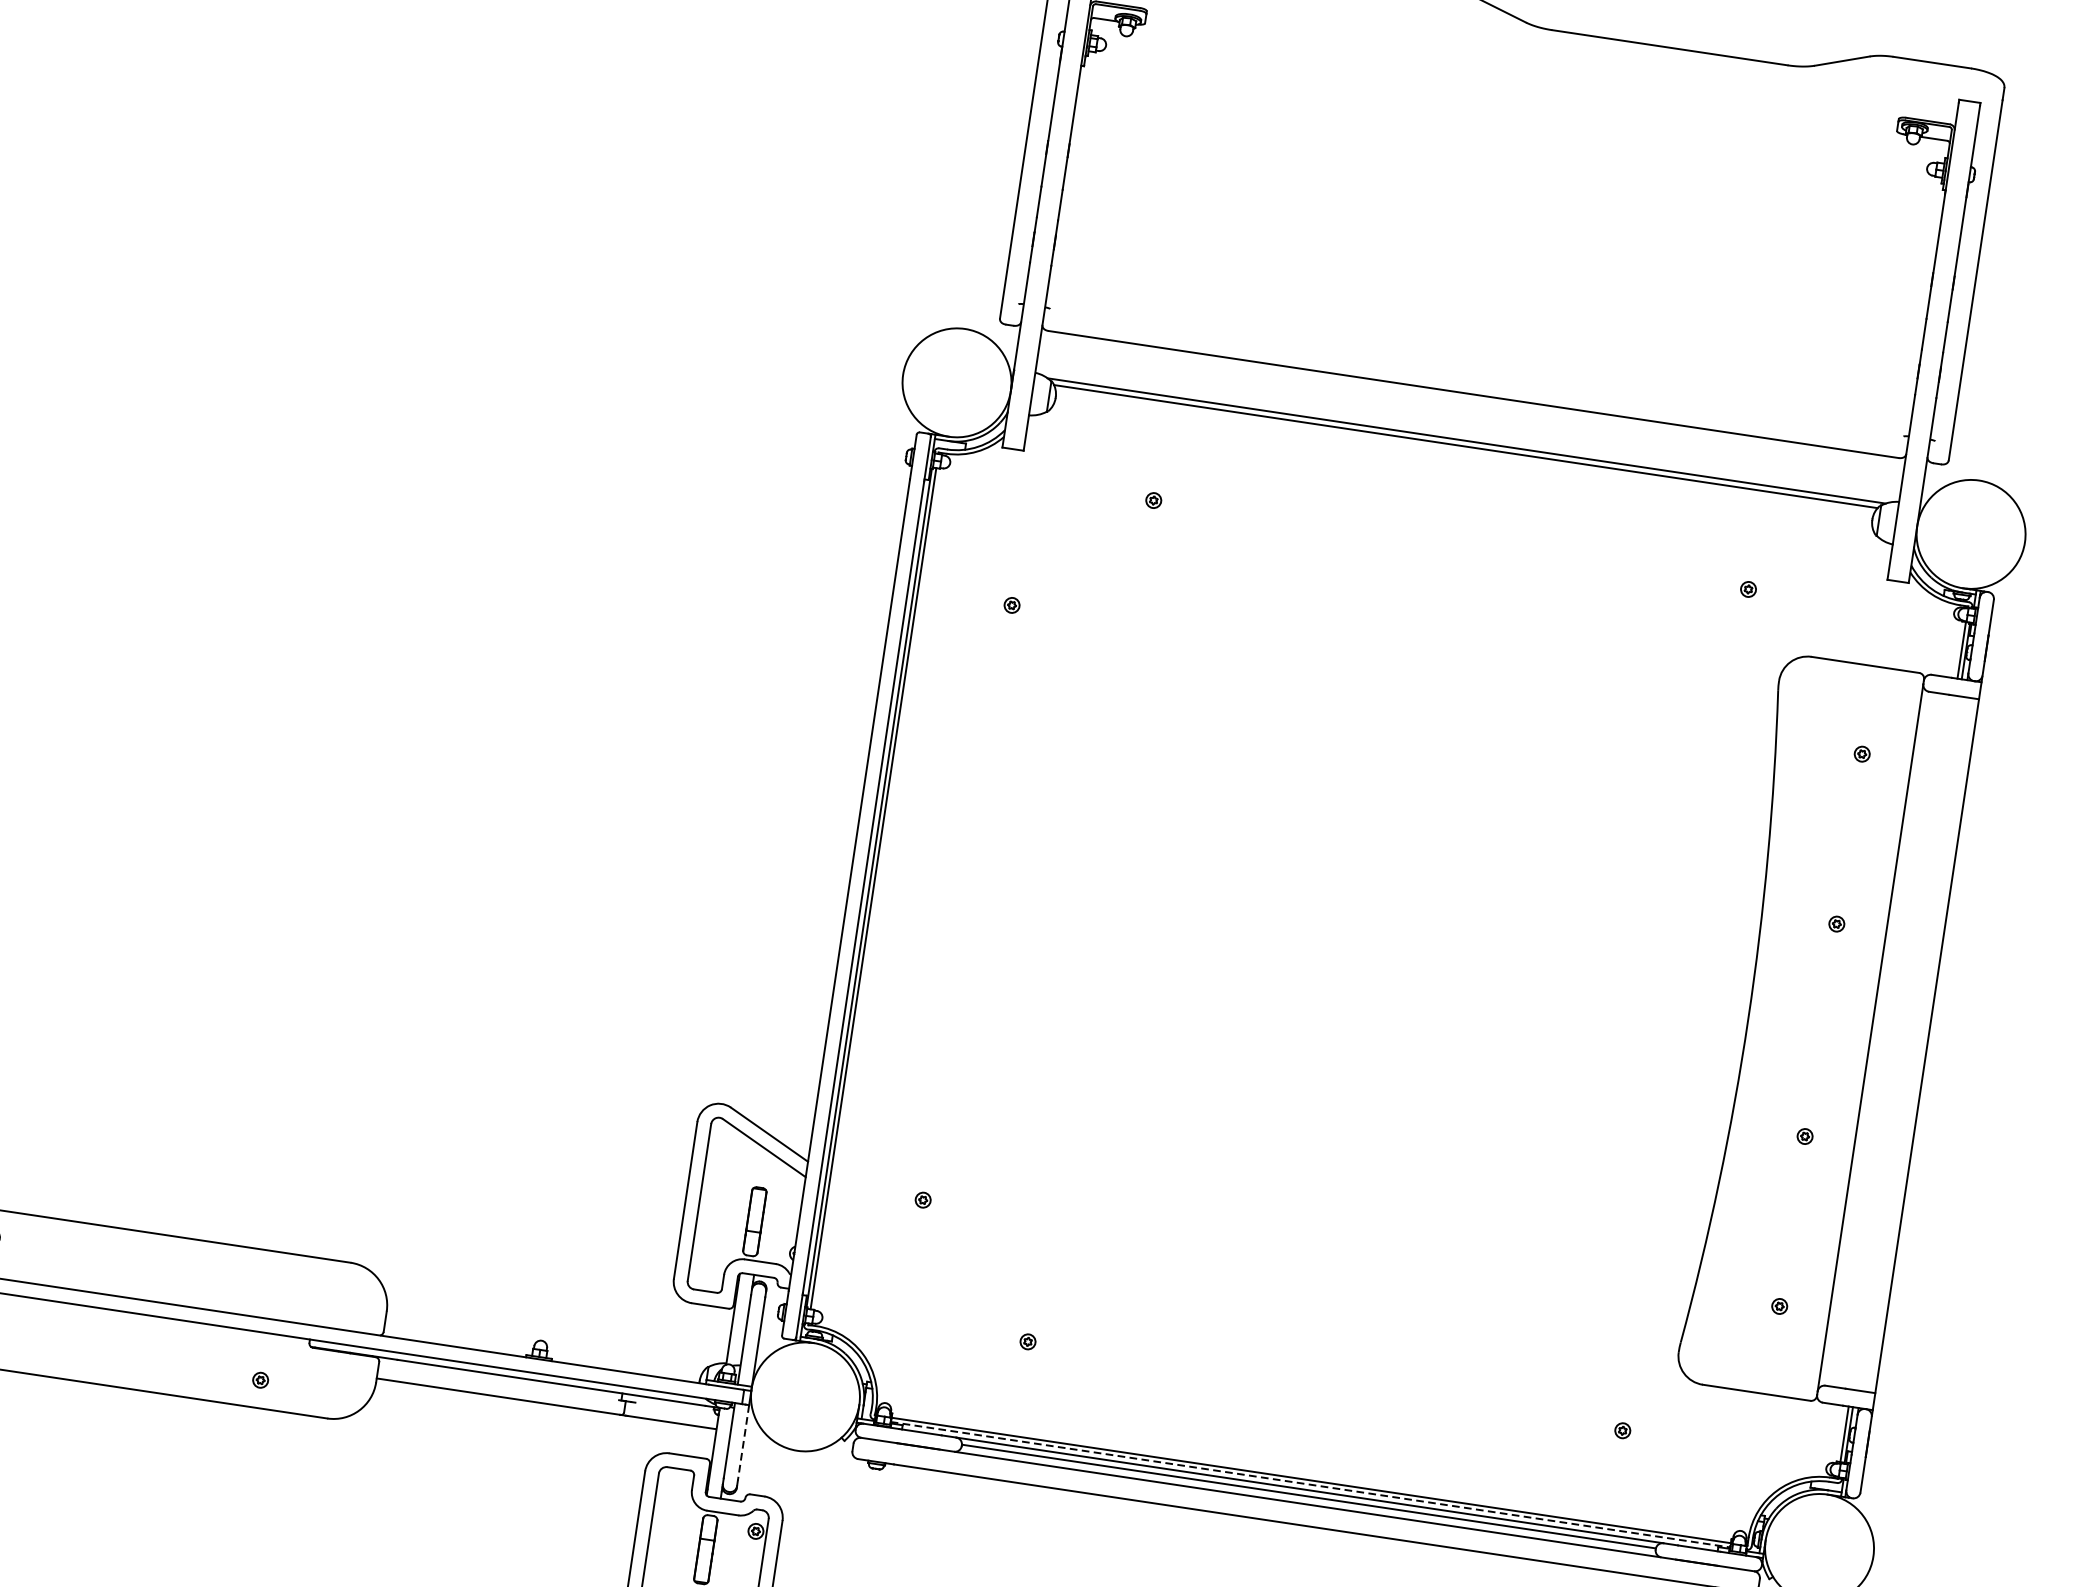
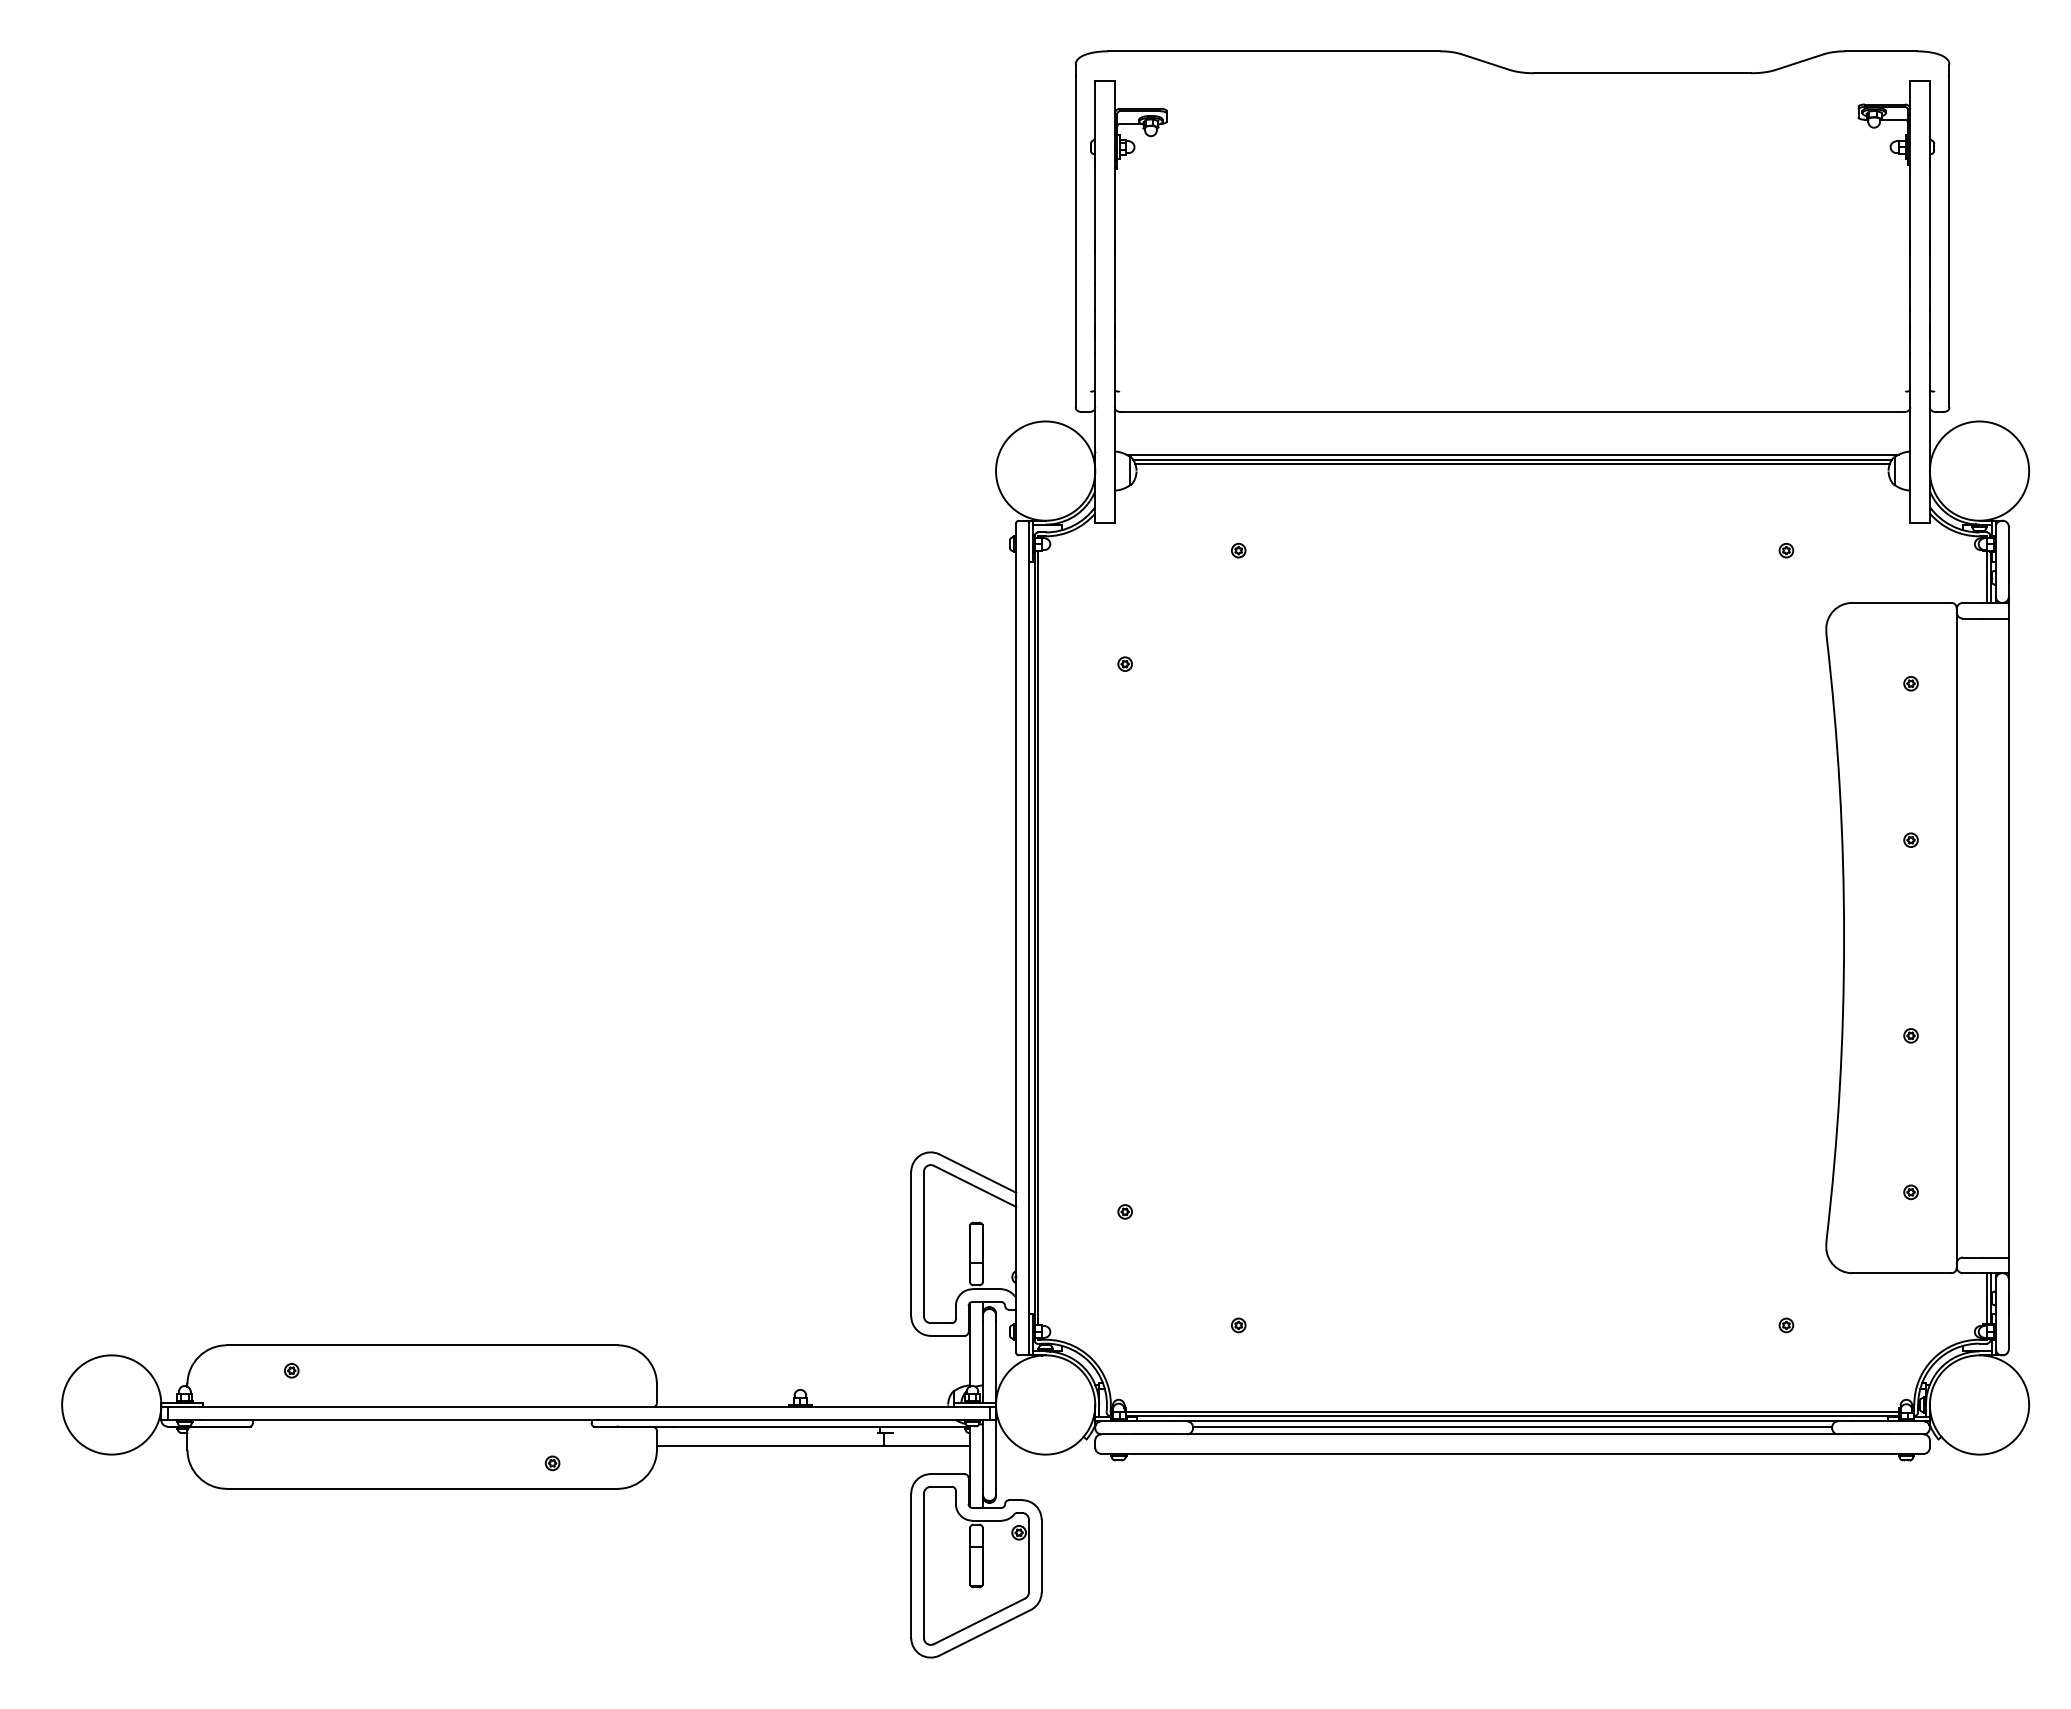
line: (1465, 450) -> (1512, 463), added
line: (744, 1442) -> (996, 1454), dashed -> solid
line: (1310, 1485) -> (1512, 1416), dashed -> solid

